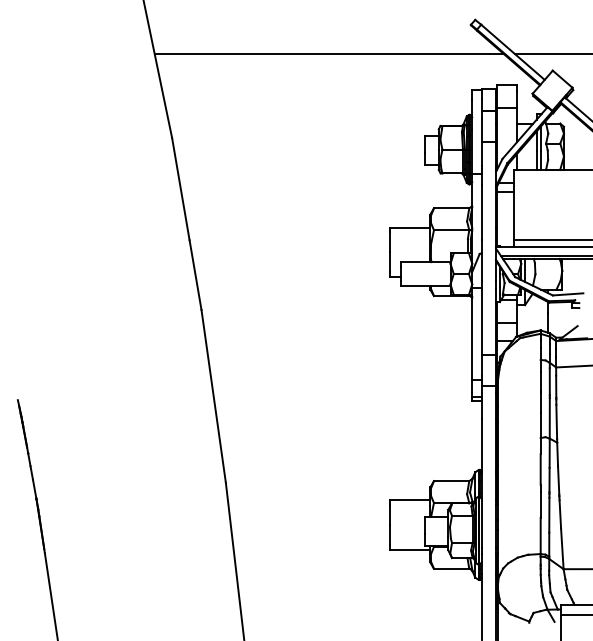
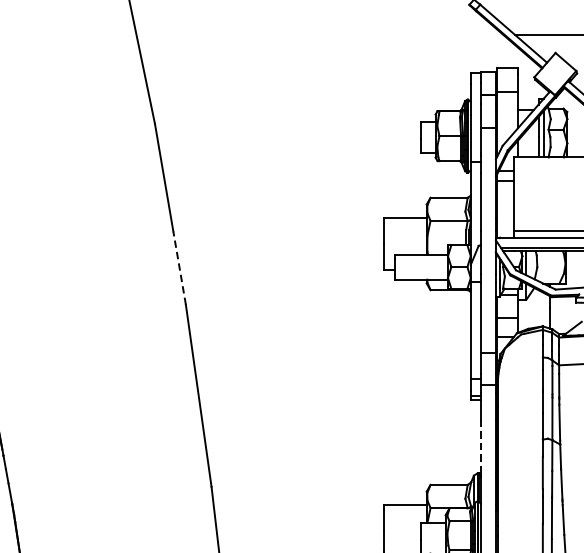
line: (328, 53) -> (319, 34), removed
line: (195, 274) -> (179, 267), solid -> dashed
line: (481, 444) -> (480, 446), solid -> dashed

